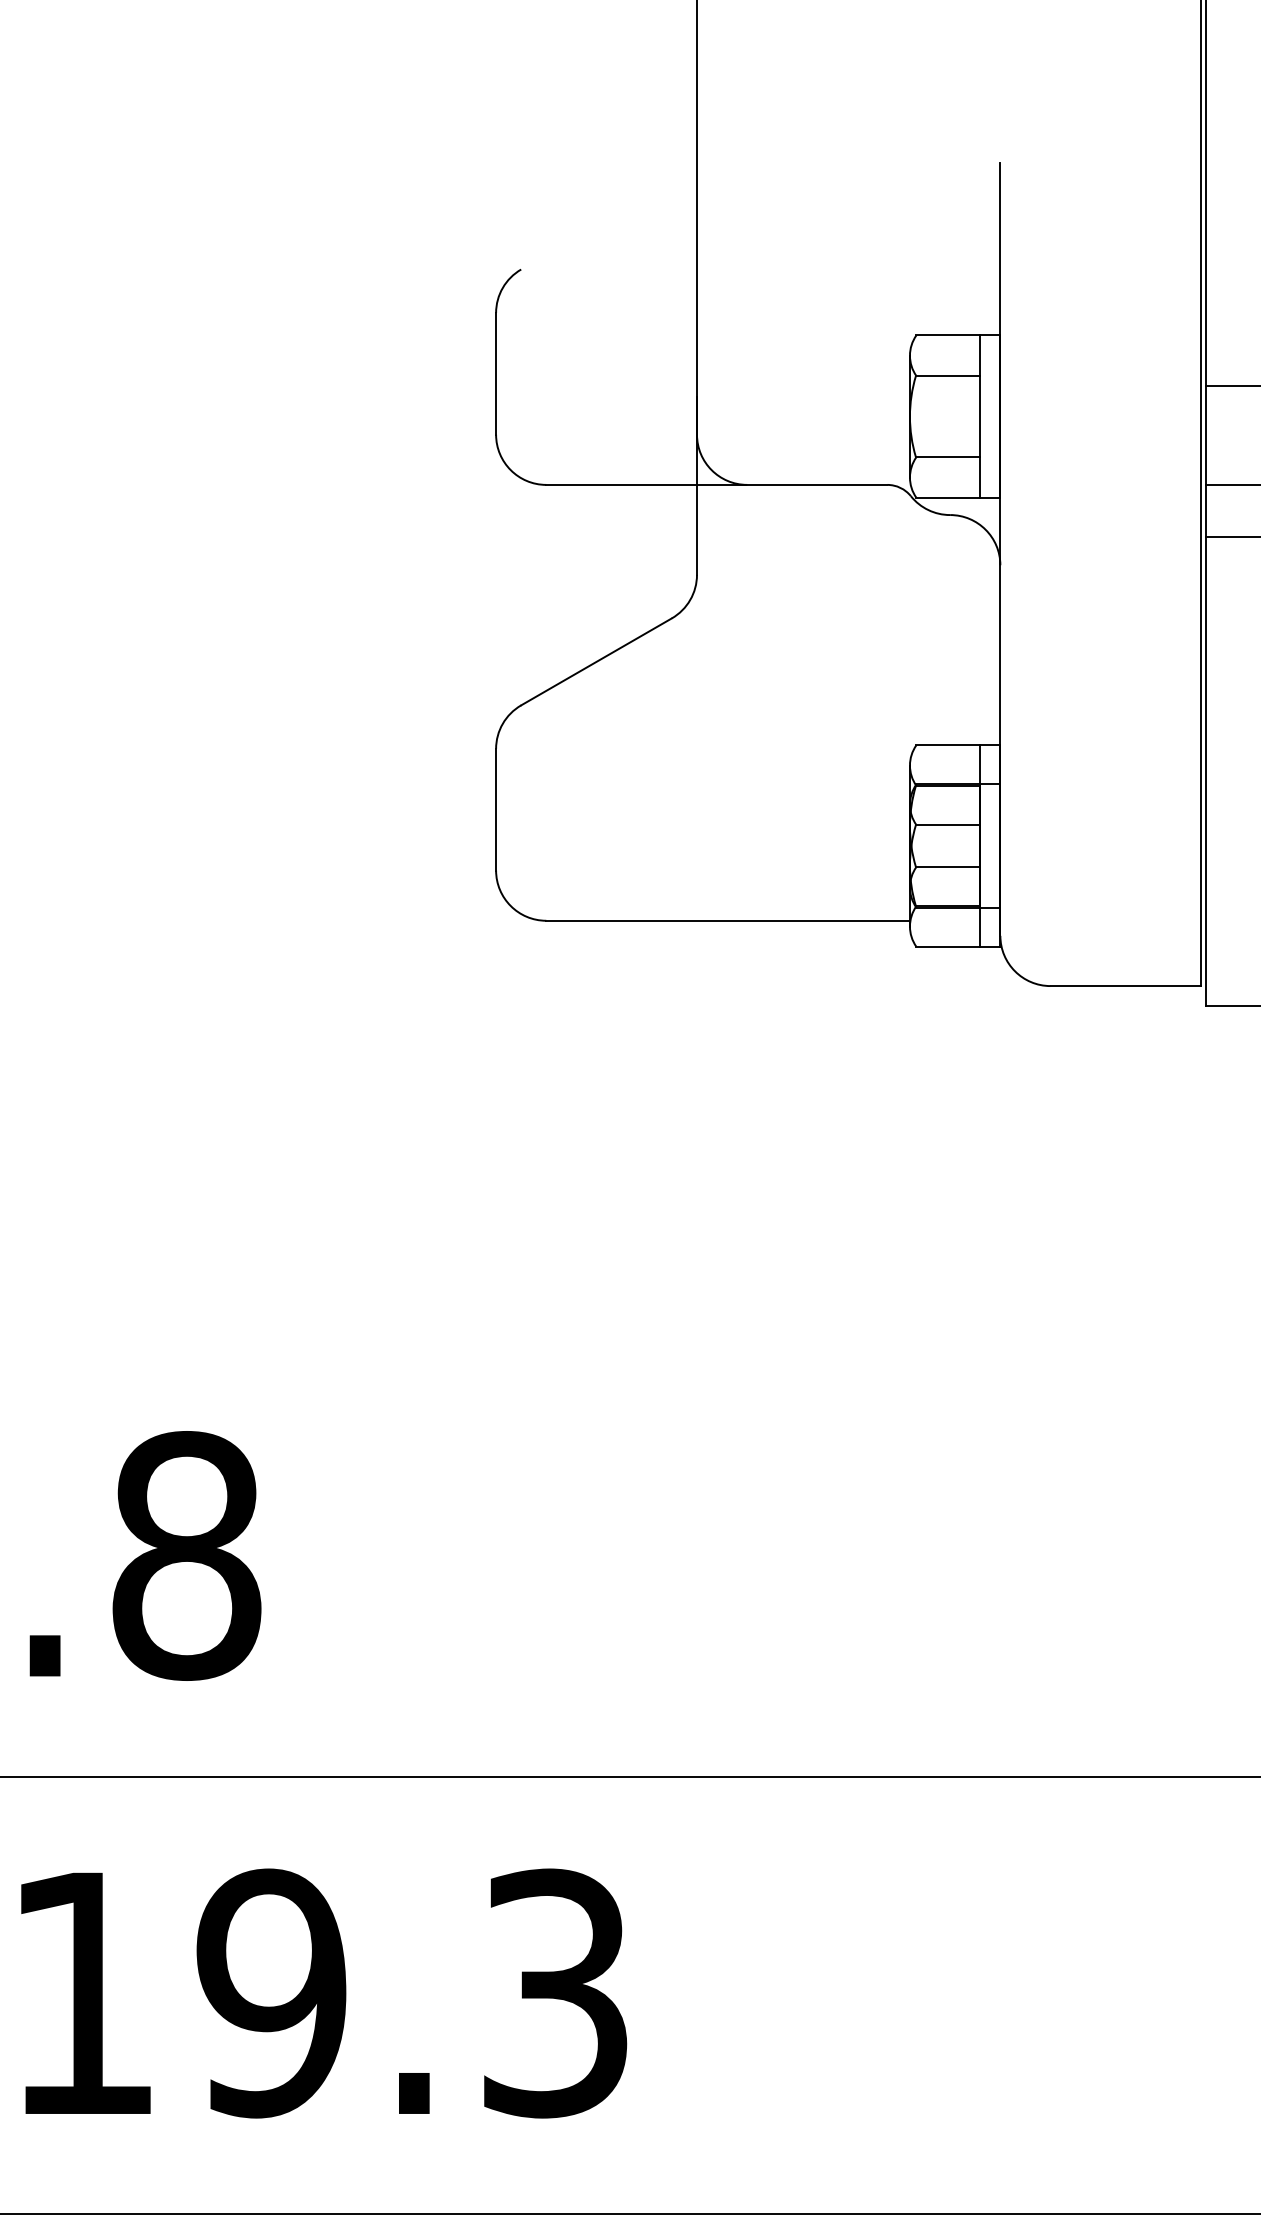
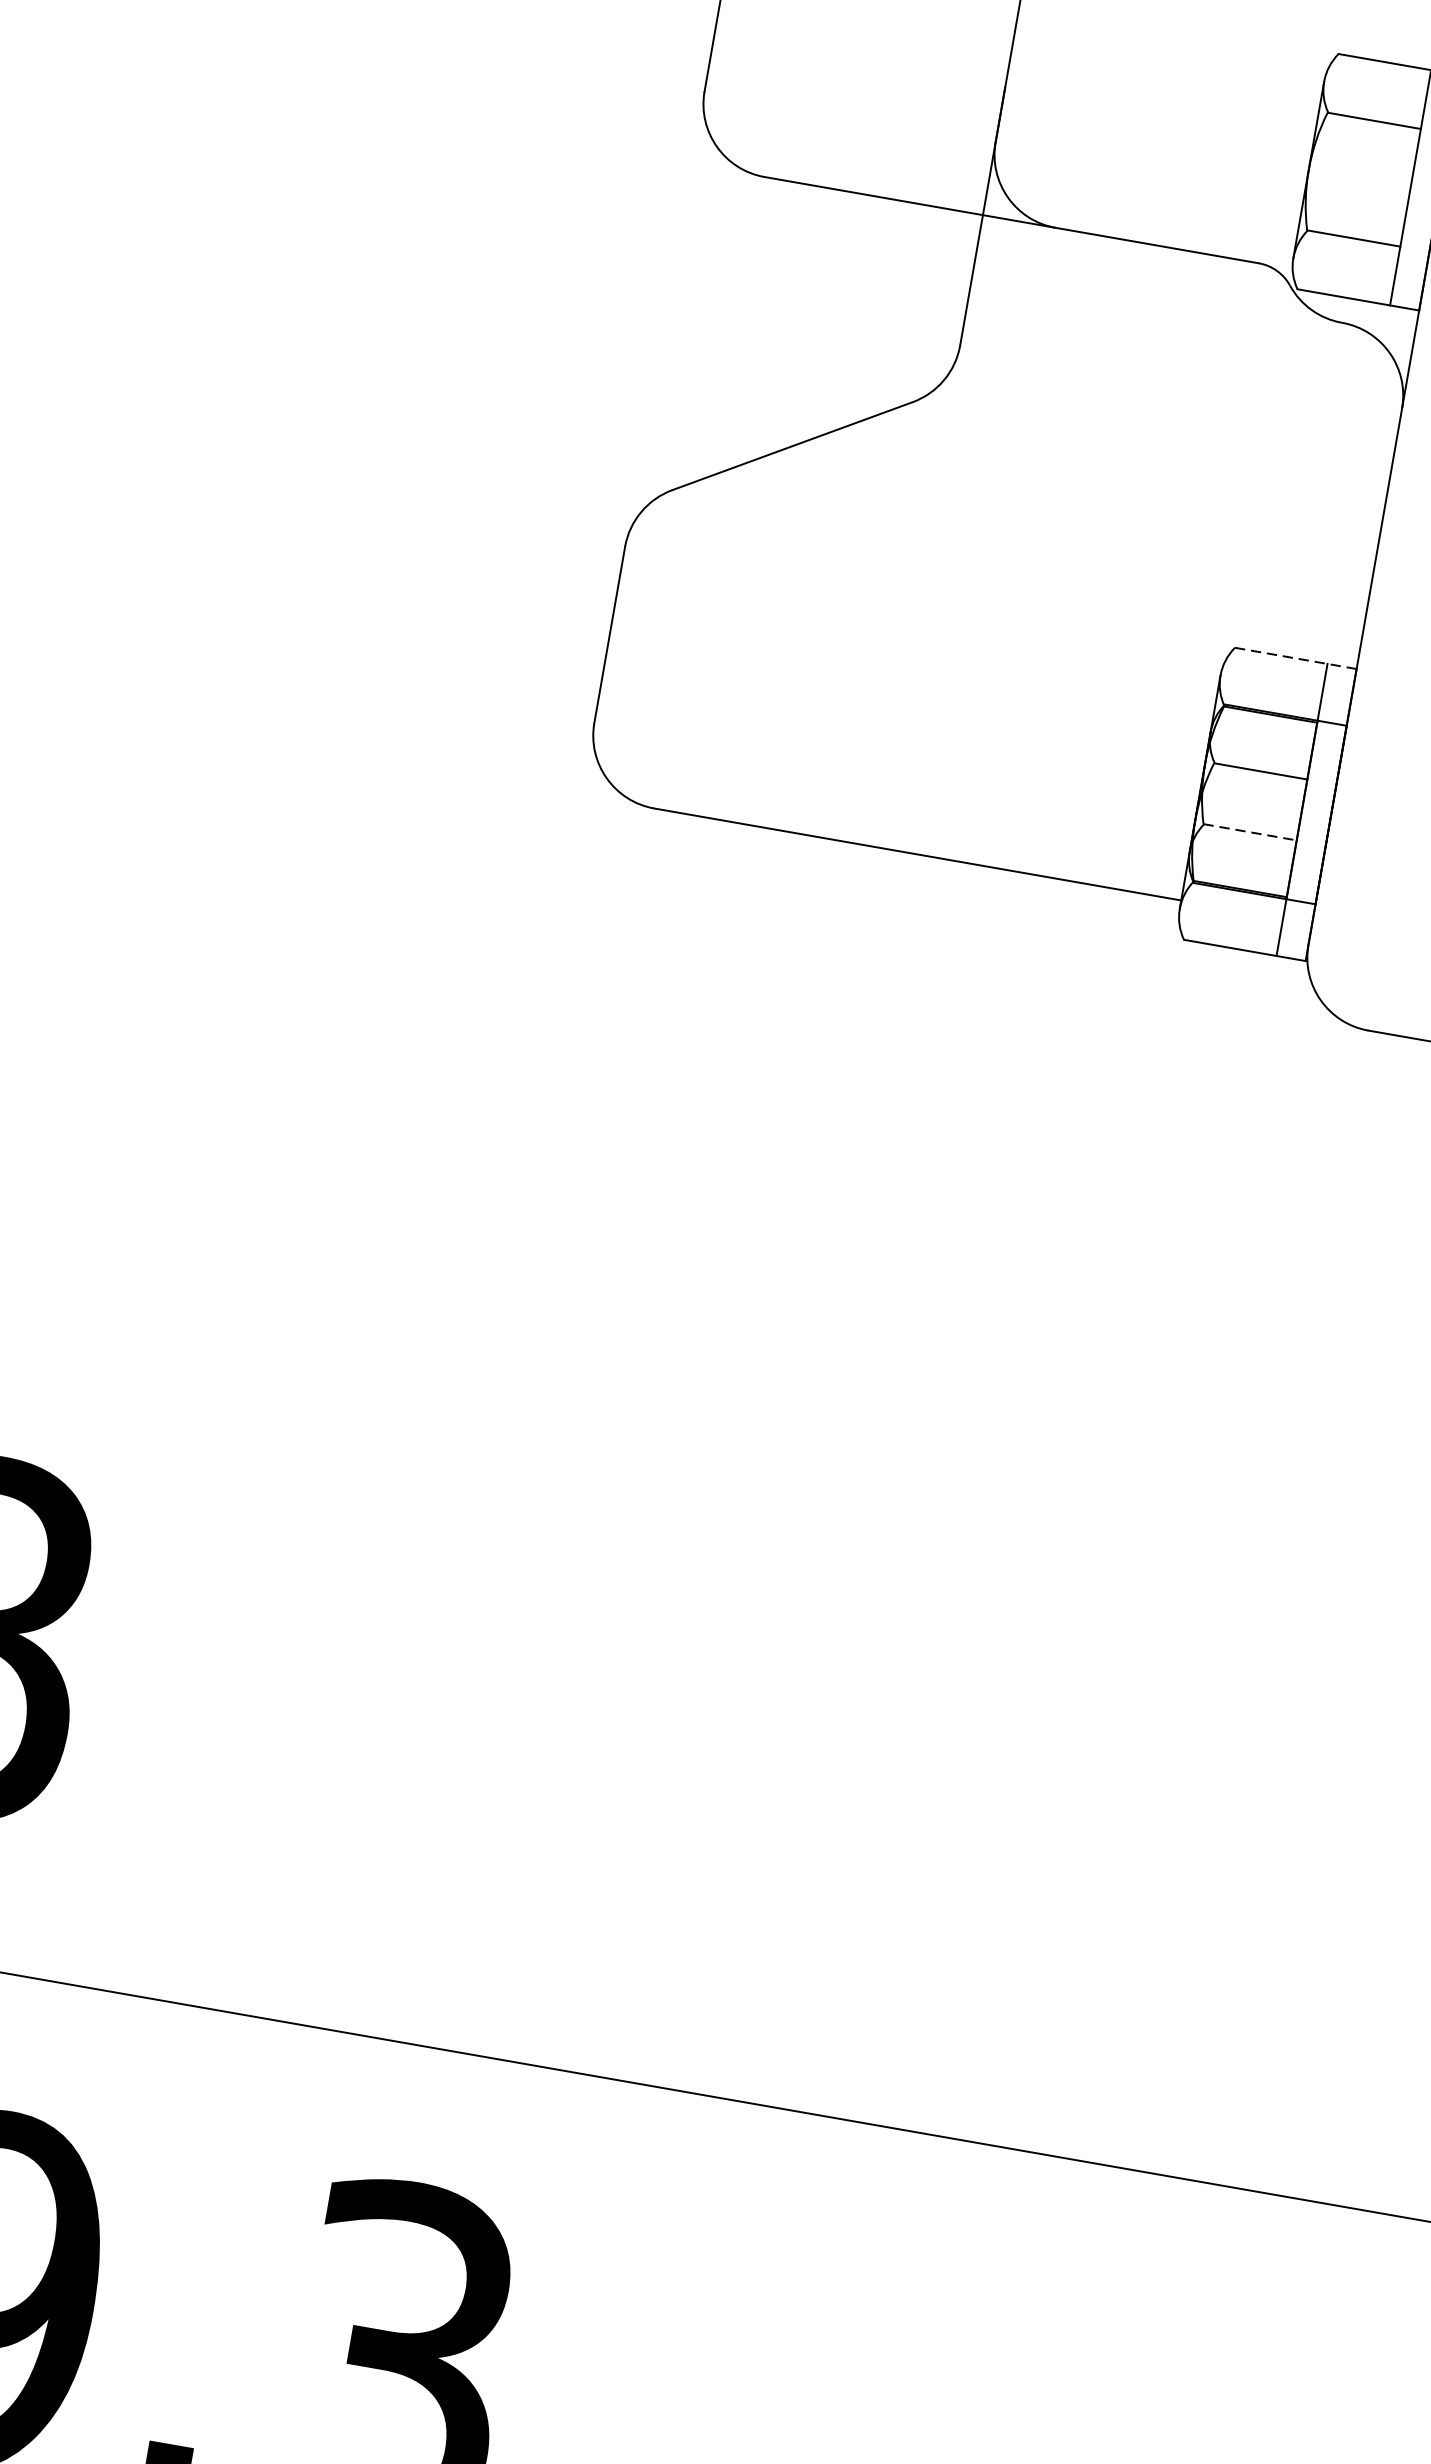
line: (958, 745) -> (1295, 658), solid -> dashed
line: (948, 867) -> (1250, 833), solid -> dashed

